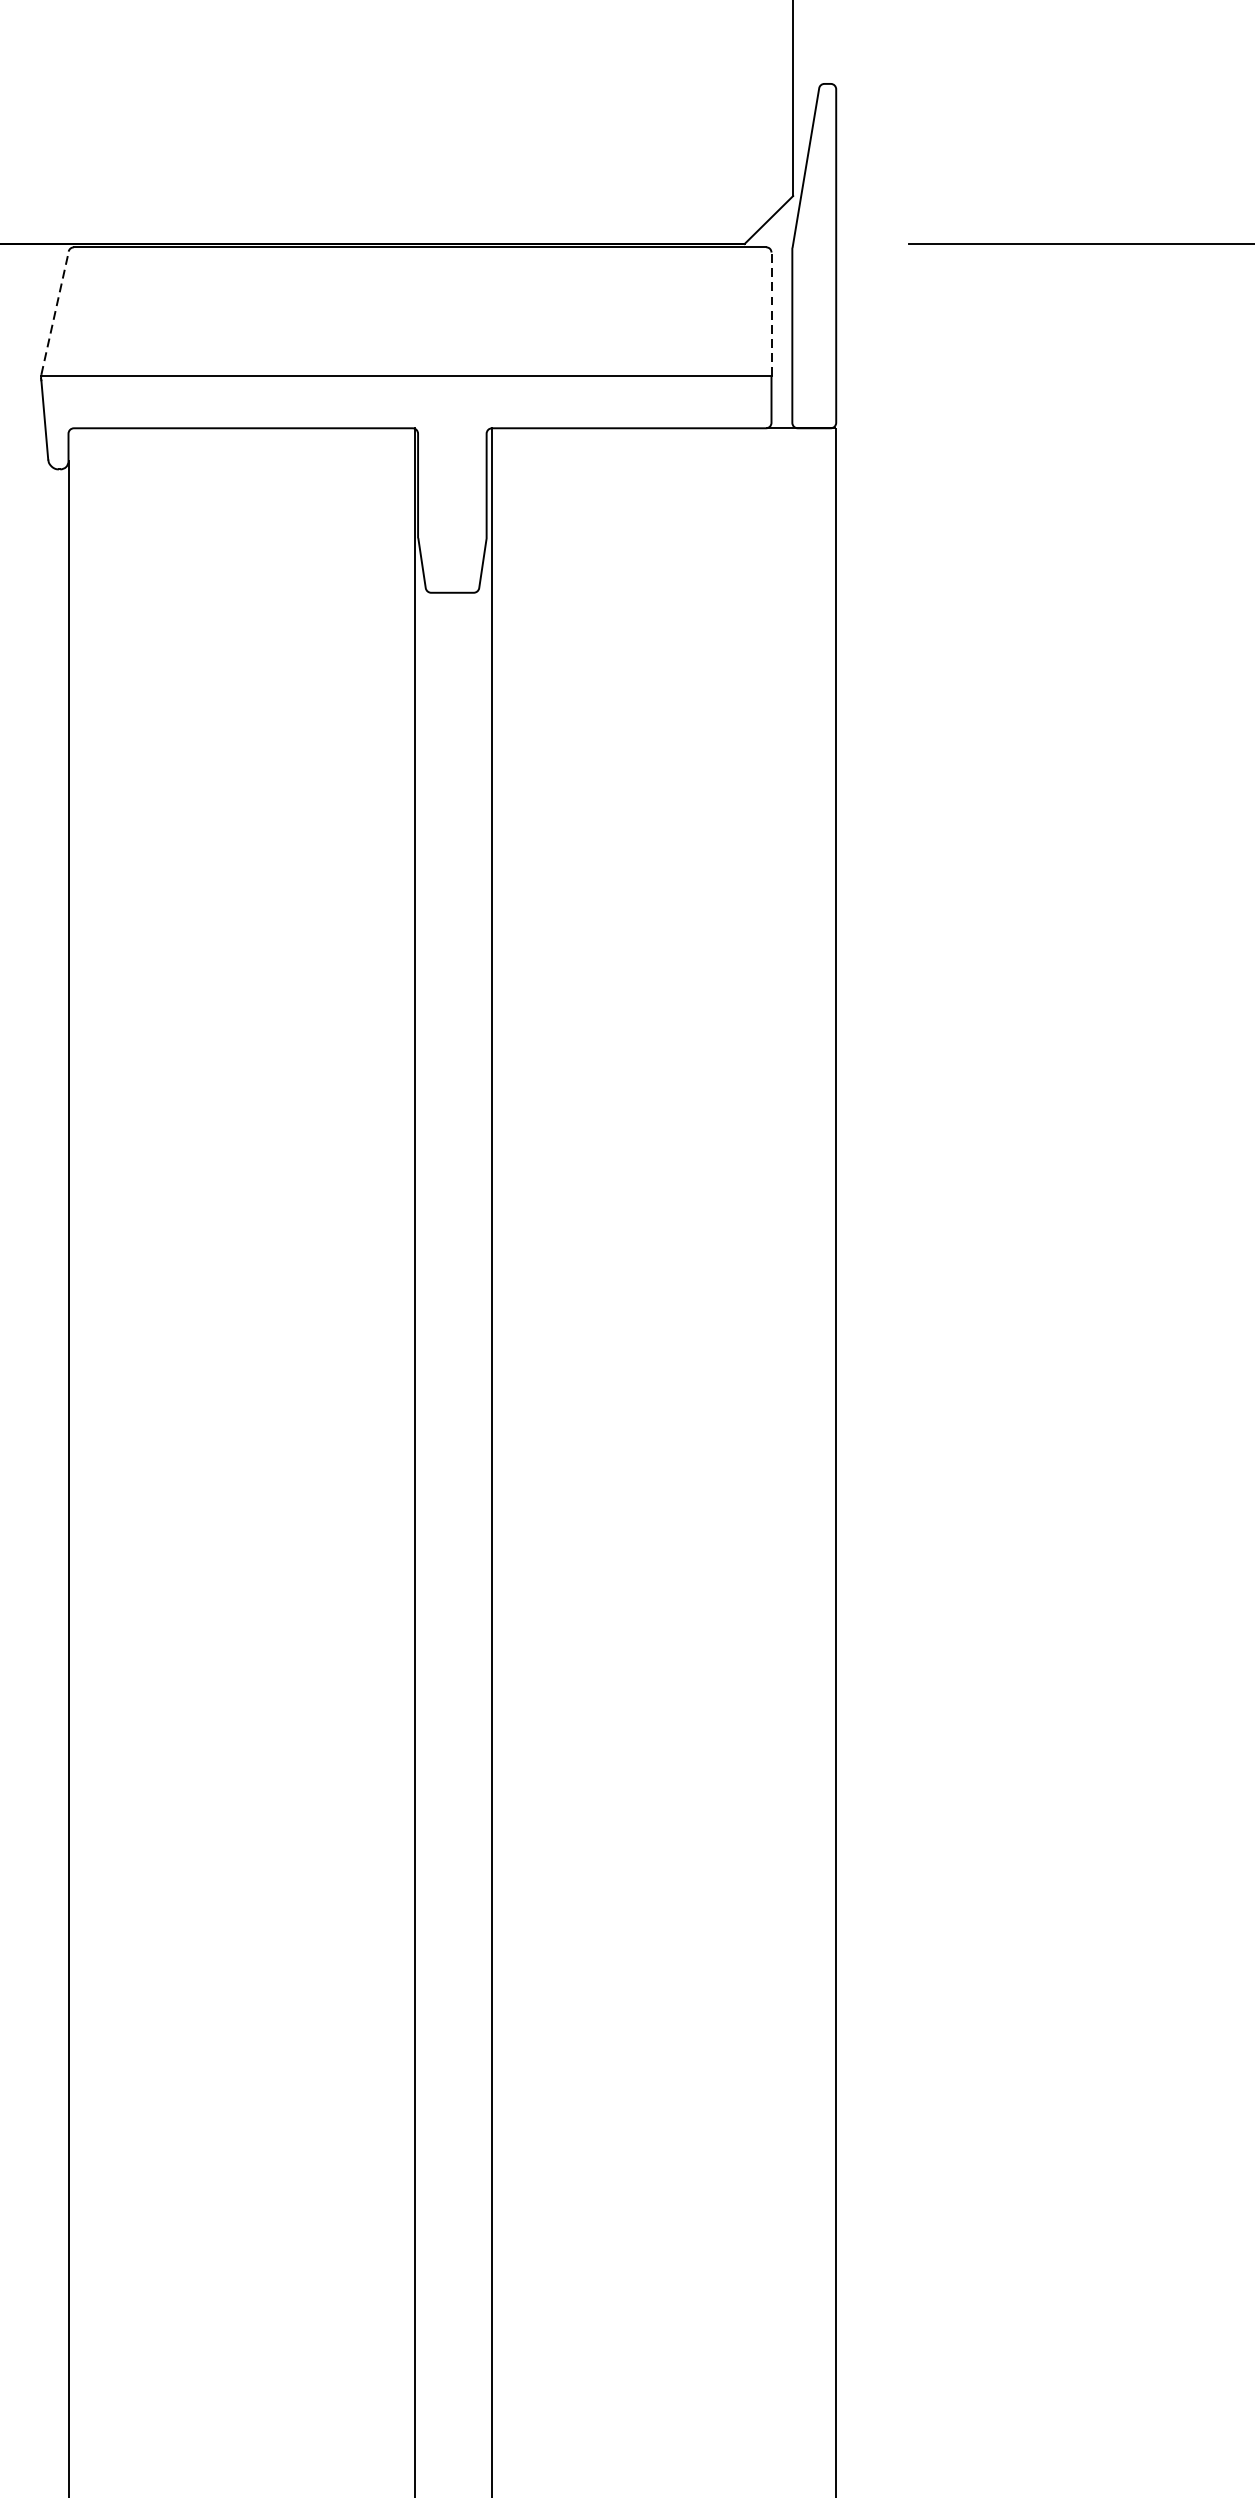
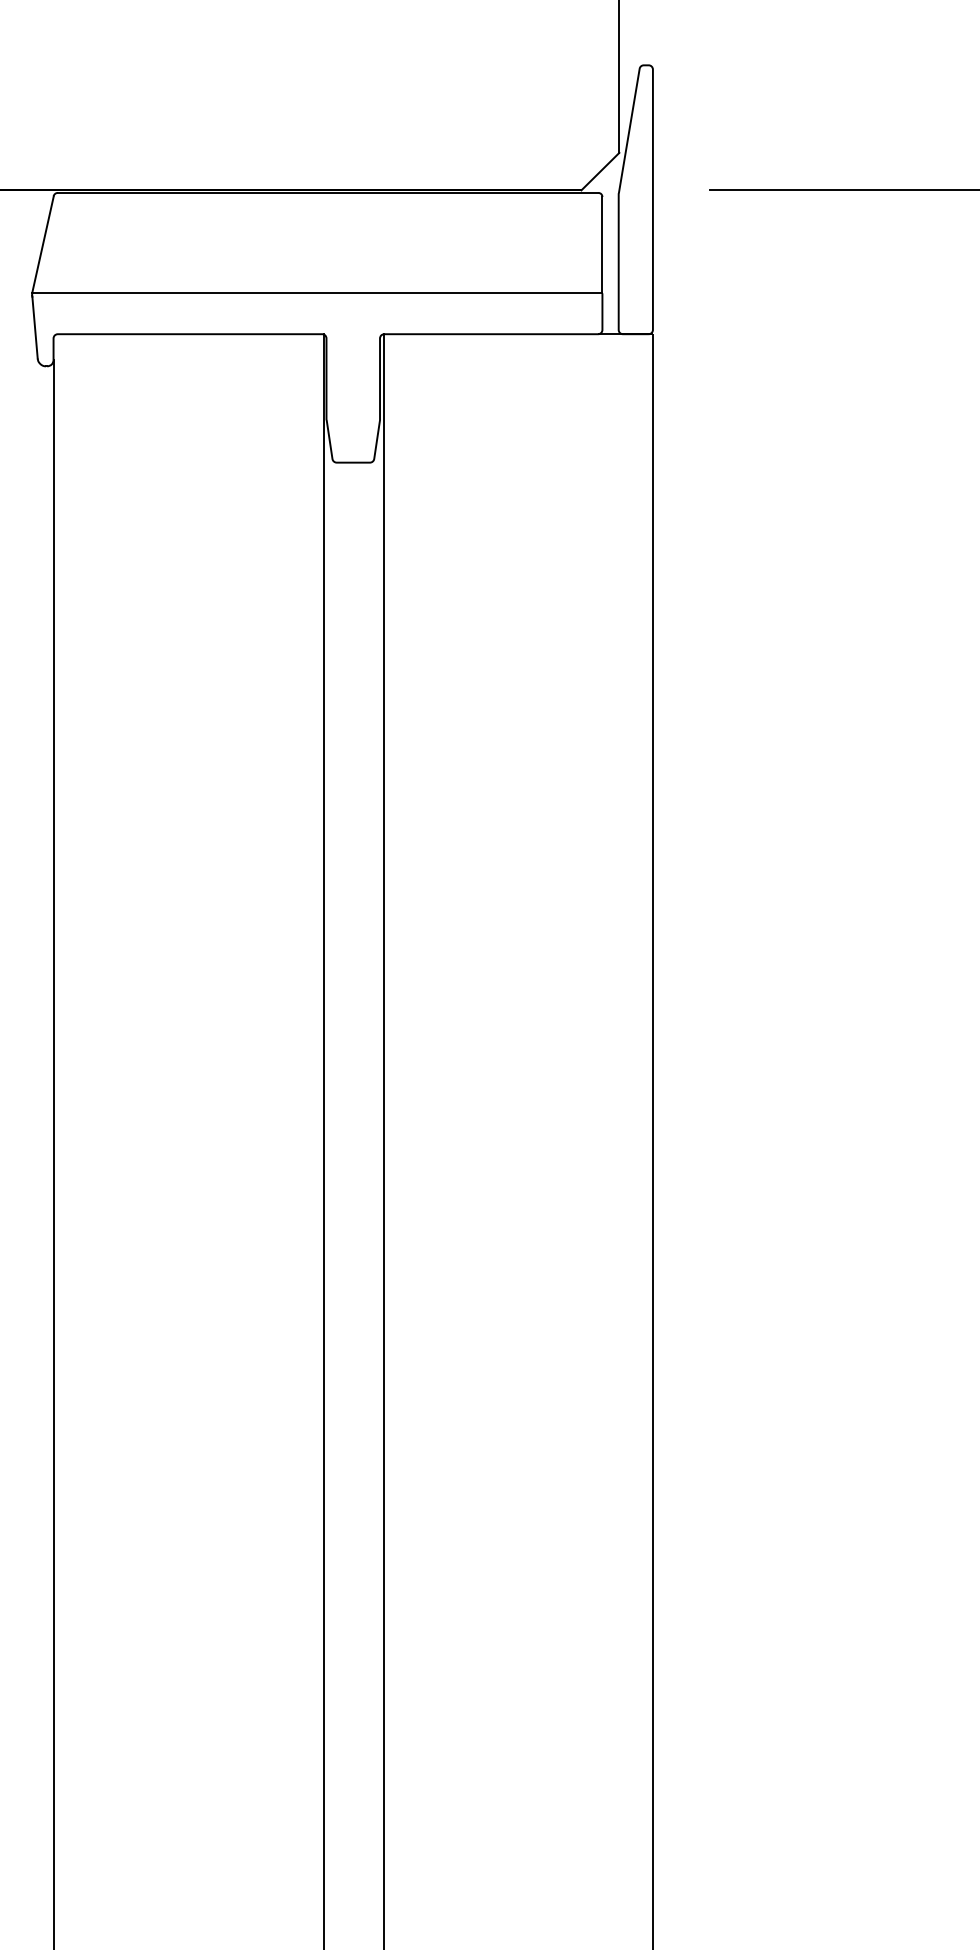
line: (55, 312) -> (43, 243), dashed -> solid
line: (771, 313) -> (602, 244), dashed -> solid

